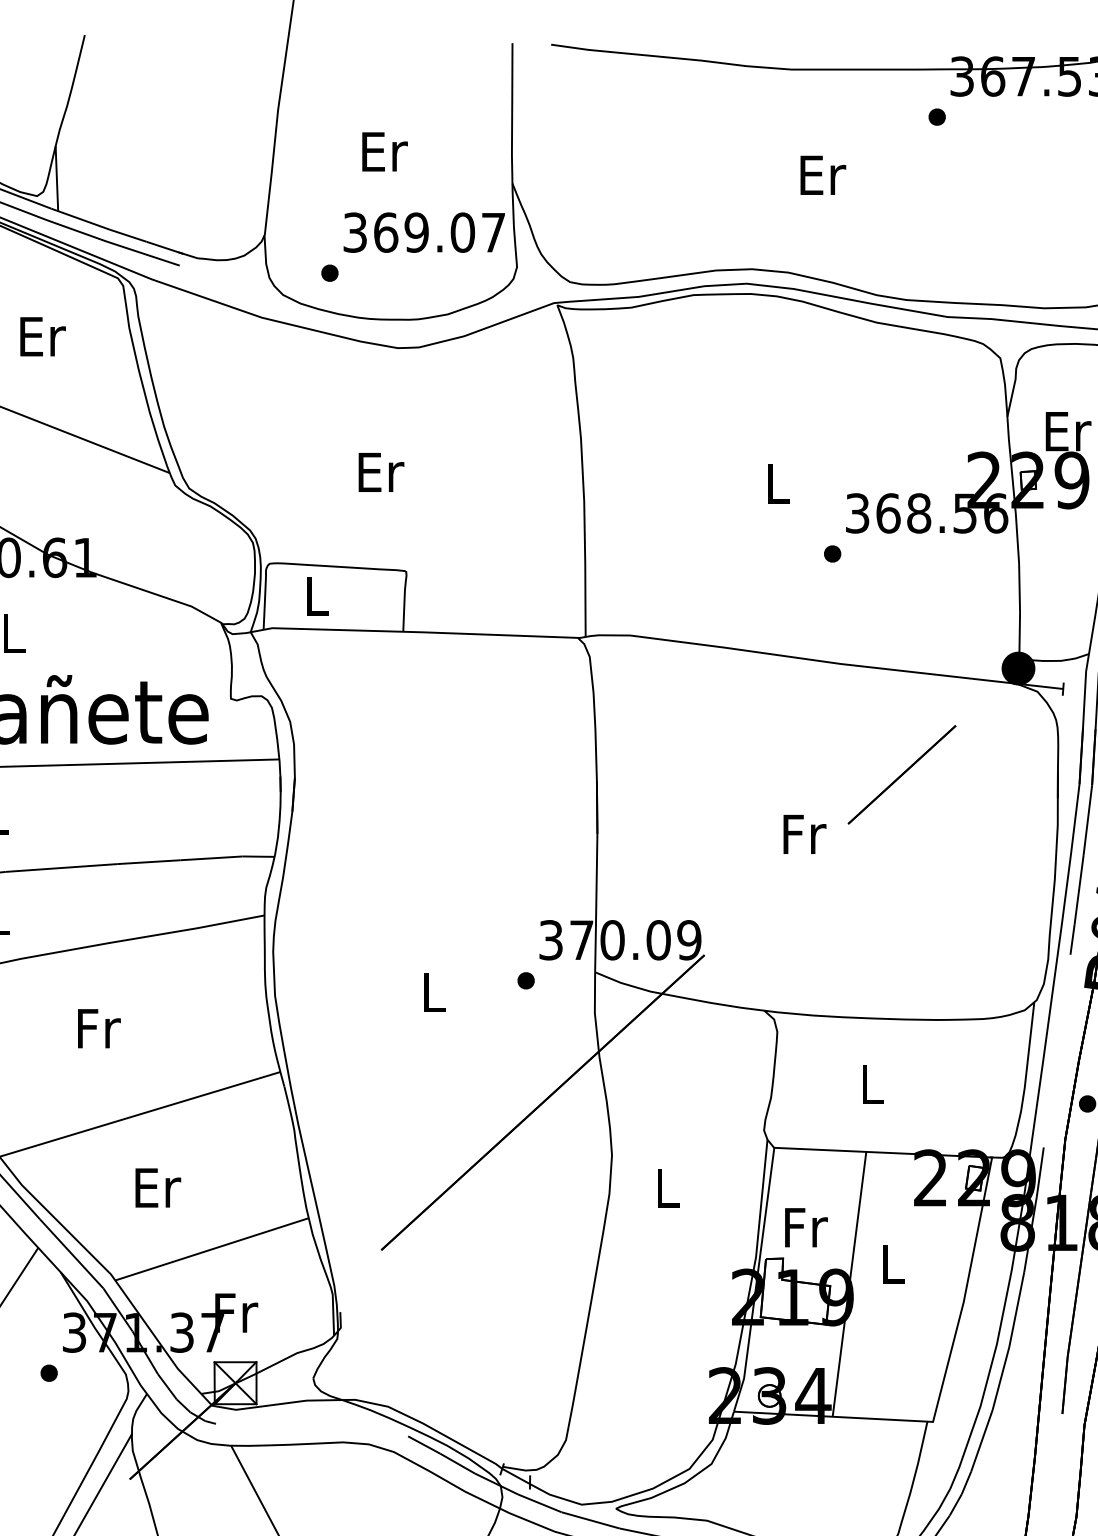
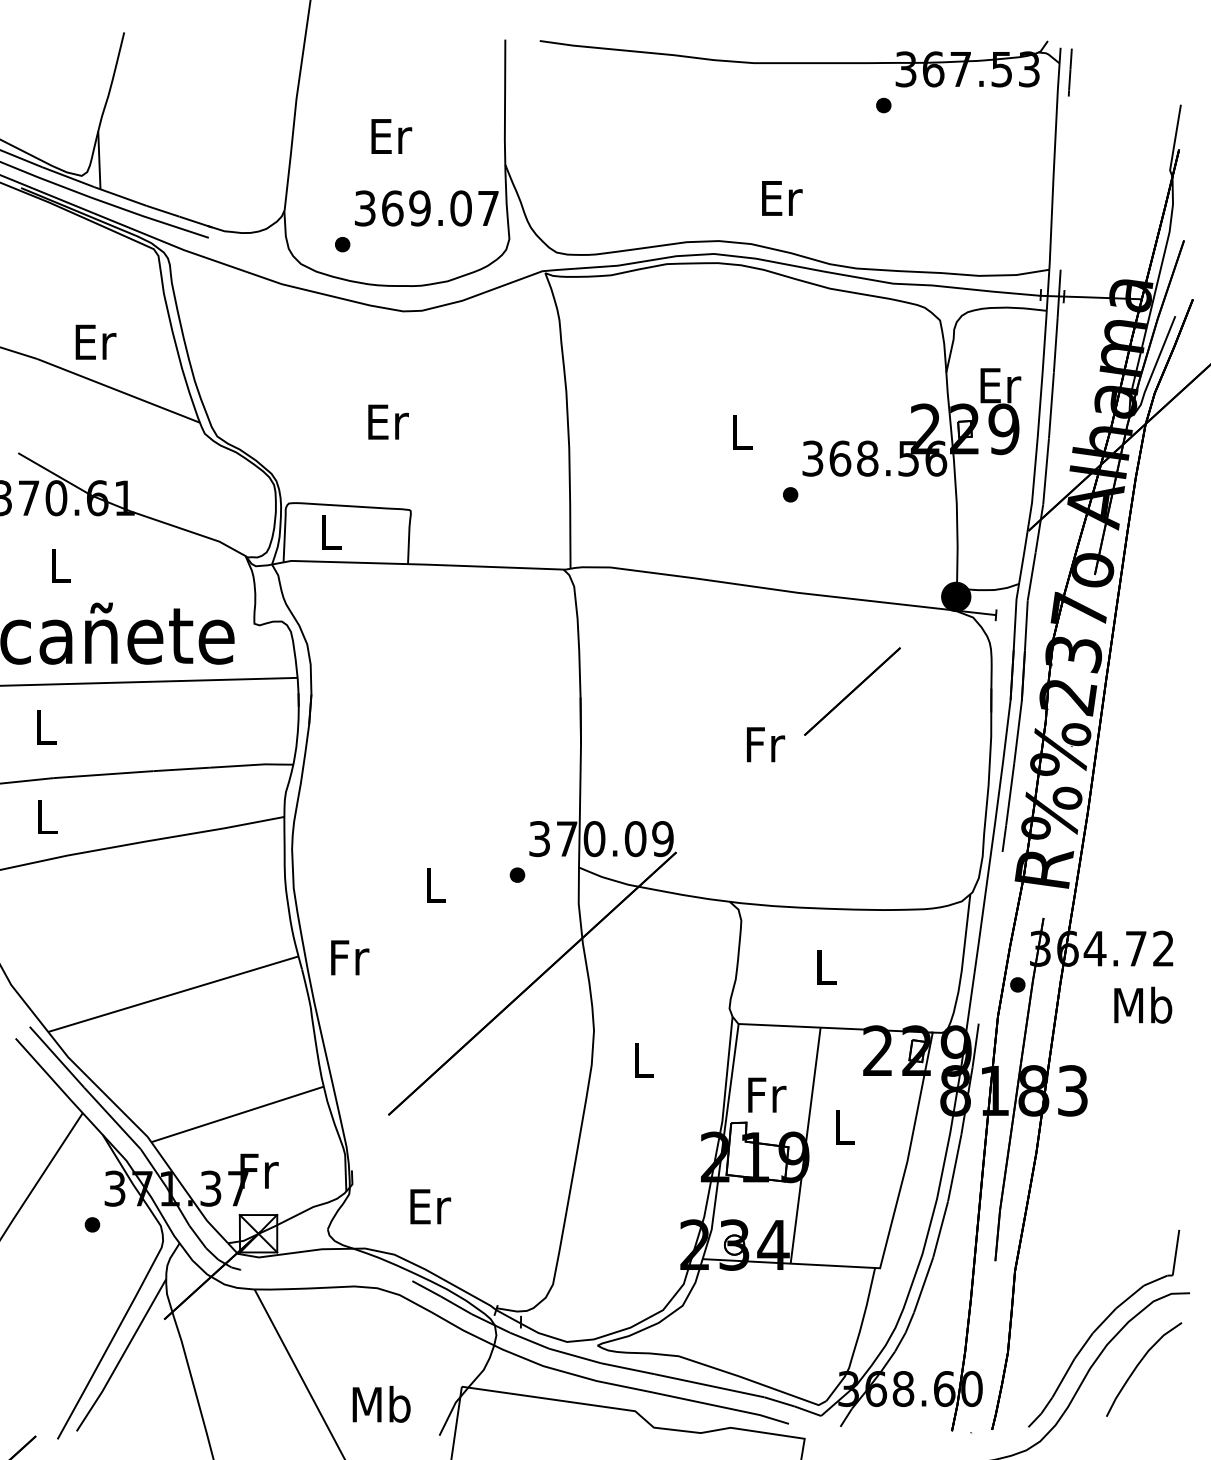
text: (823, 175) -> (782, 198), moved
text: (42, 335) -> (95, 341), moved
text: (99, 1028) -> (350, 957), moved
text: (158, 1187) -> (430, 1206), moved

